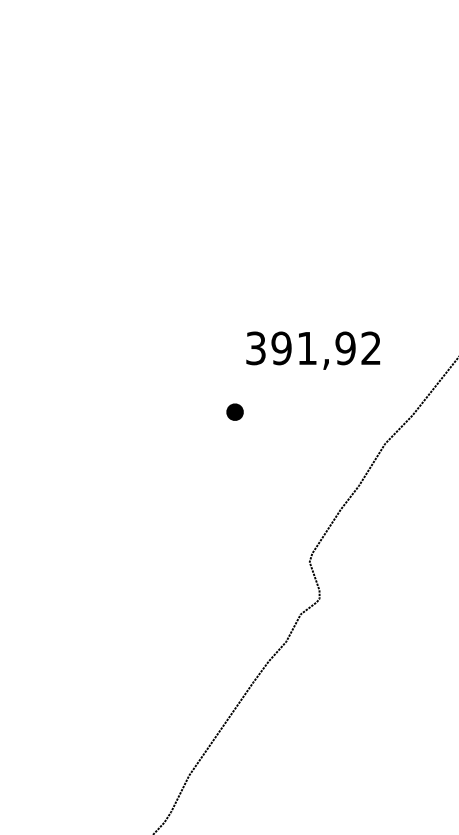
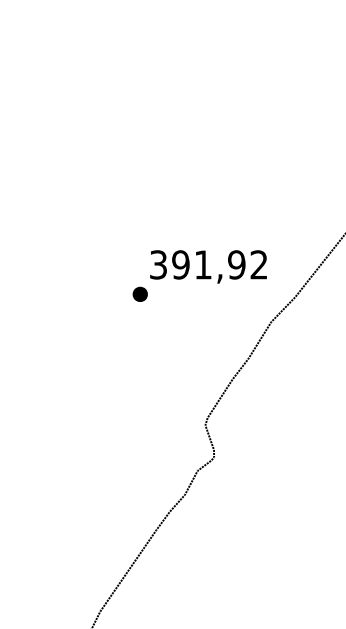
text: (313, 350) -> (208, 266), moved

